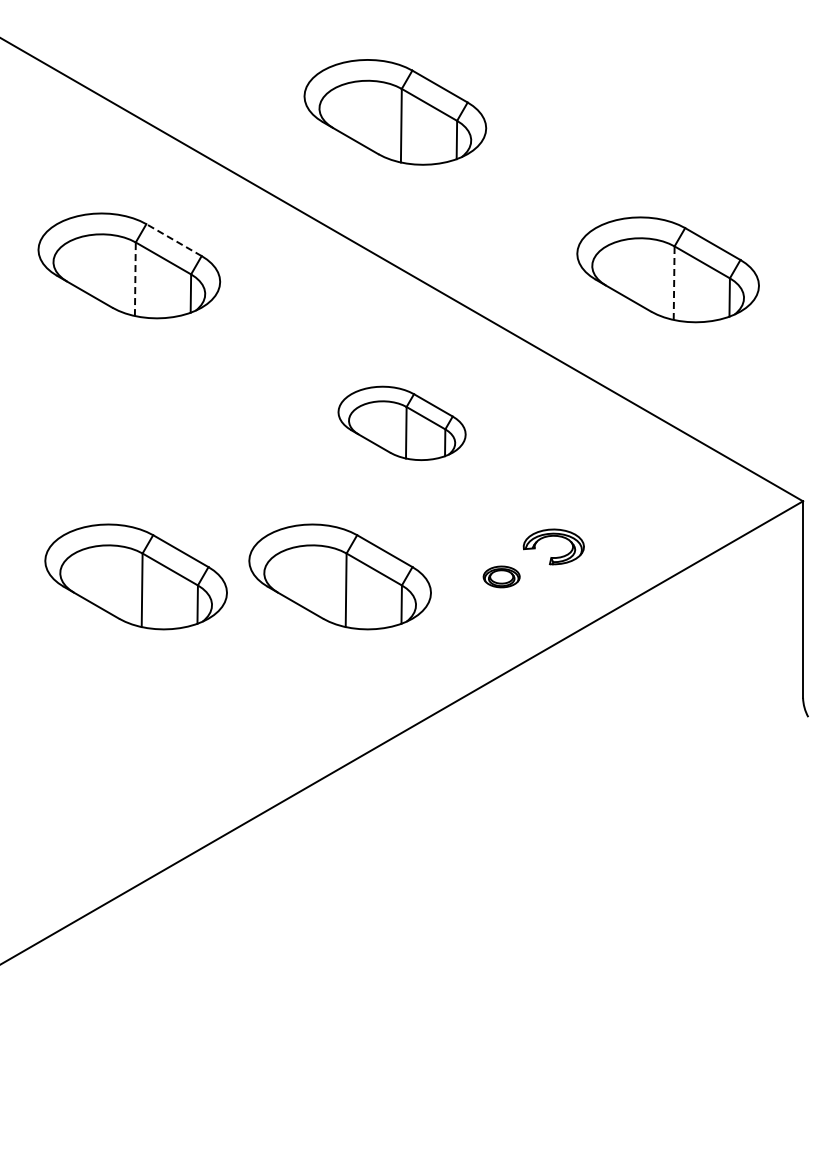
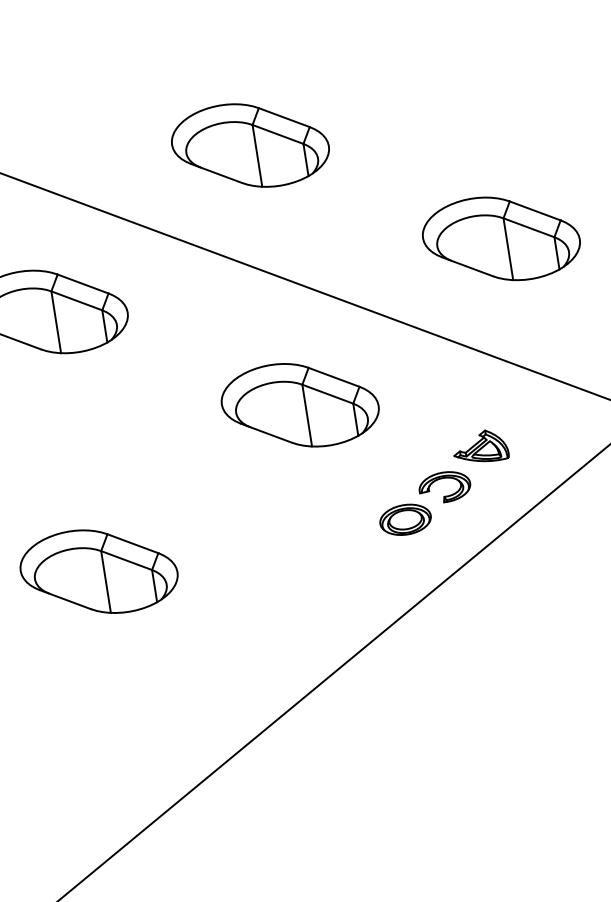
line: (174, 240) -> (83, 284), dashed -> solid
line: (135, 279) -> (56, 322), dashed -> solid
line: (674, 283) -> (508, 249), dashed -> solid
part: (401, 423) -> (299, 405), size x1.43
part: (602, 507) -> (480, 447), added
part: (339, 576) -> (269, 542), removed
part: (501, 576) -> (405, 519), size x1.67

